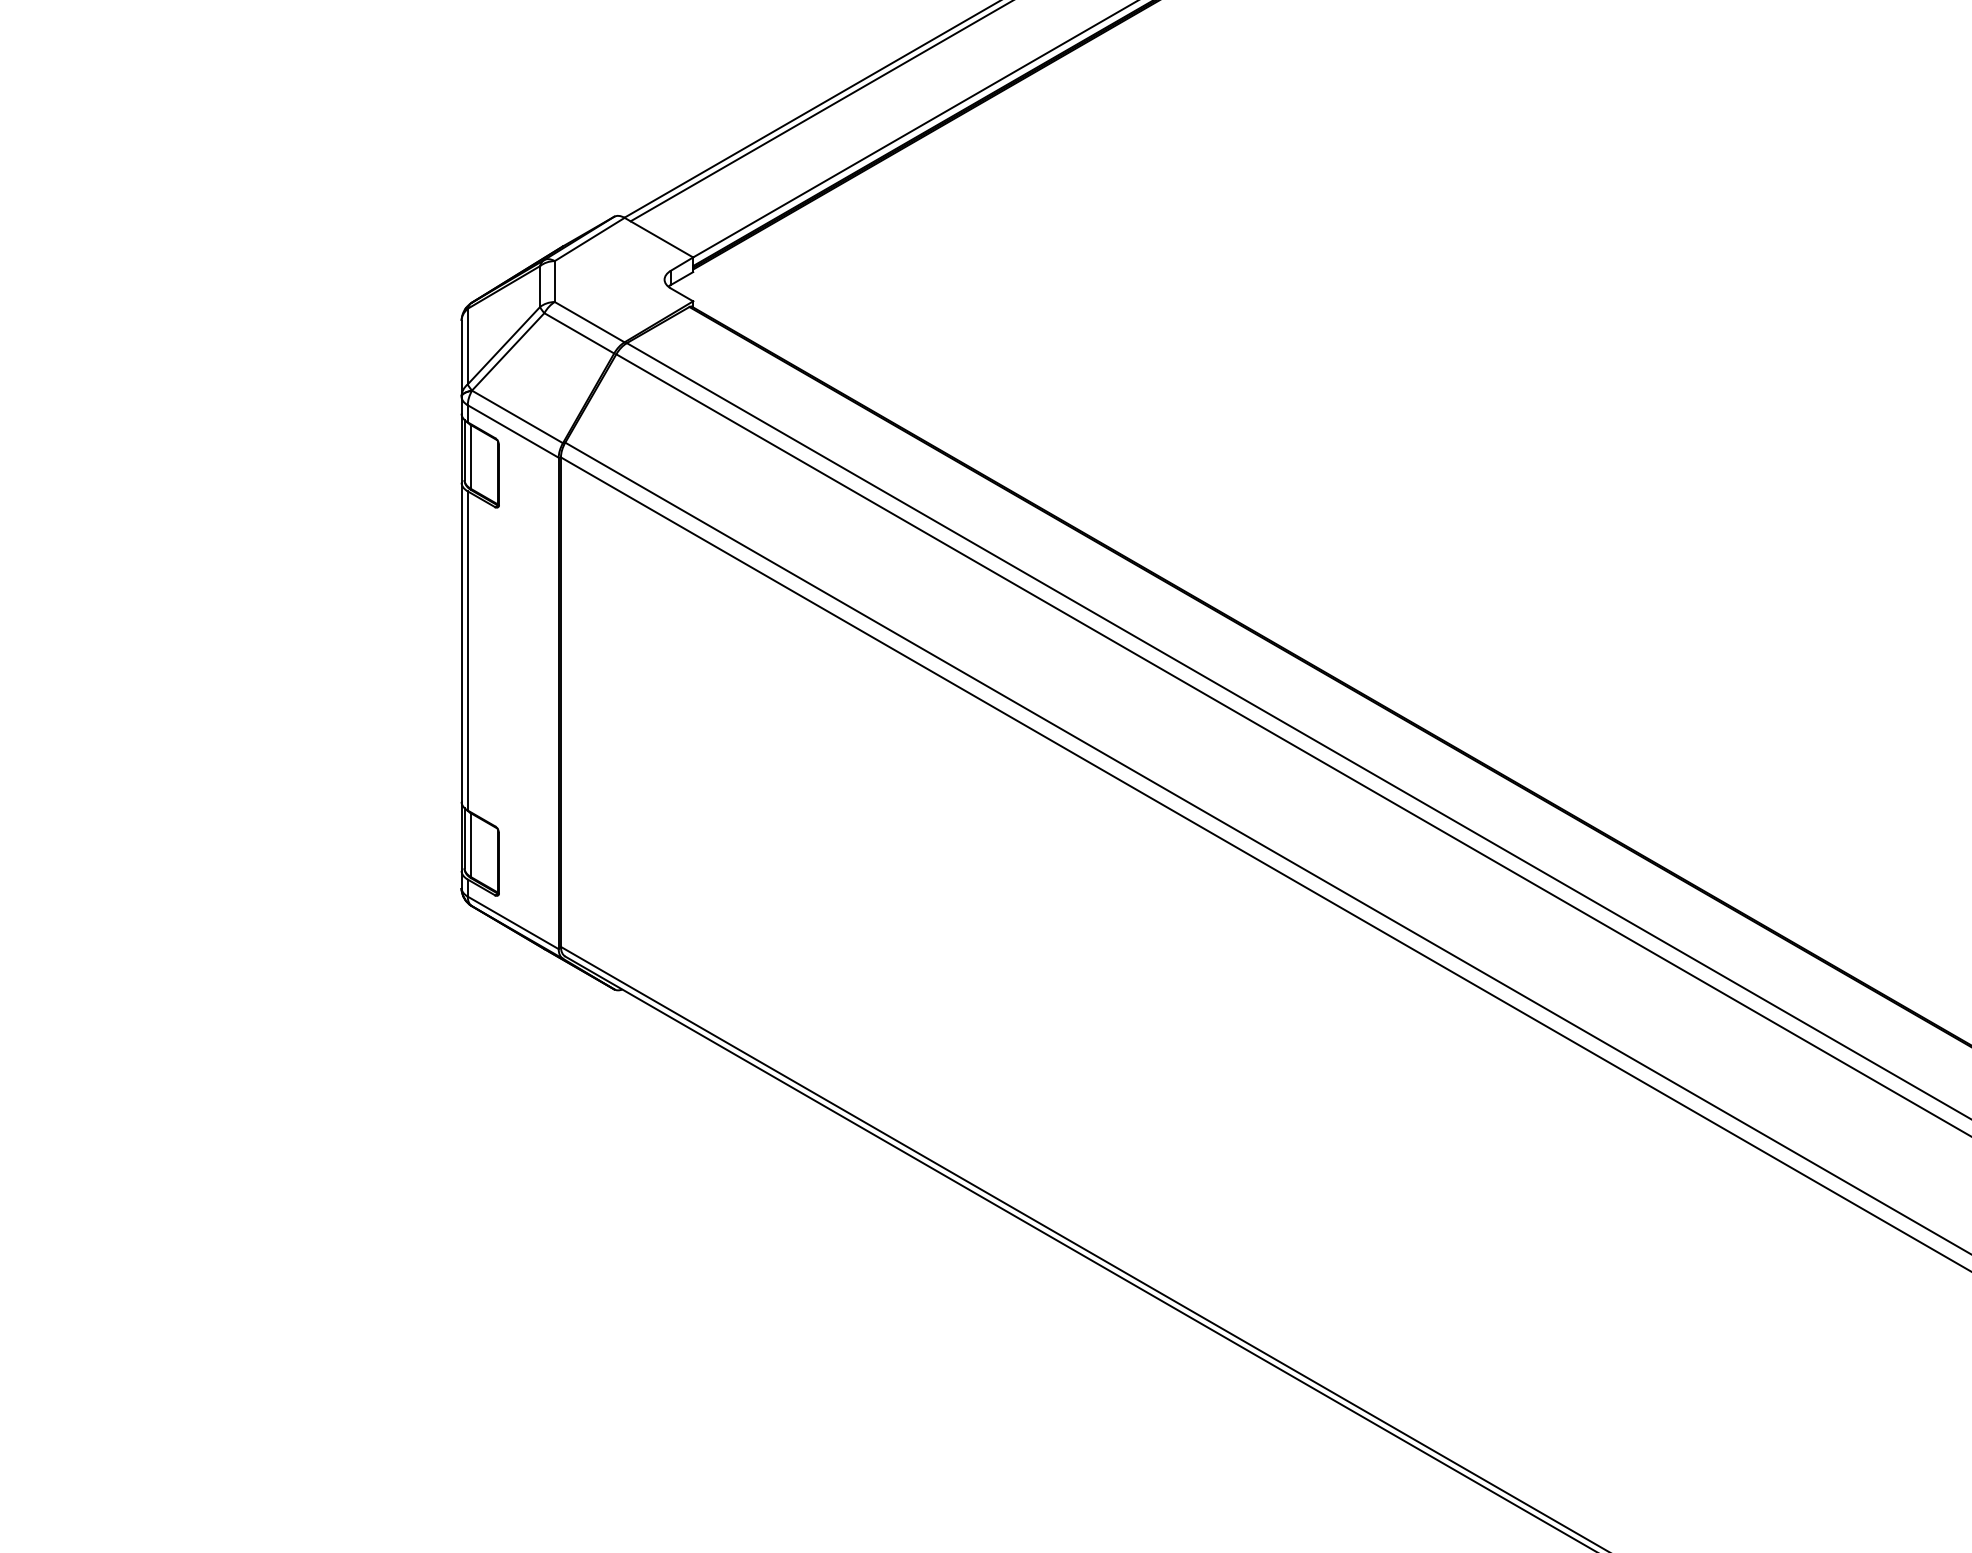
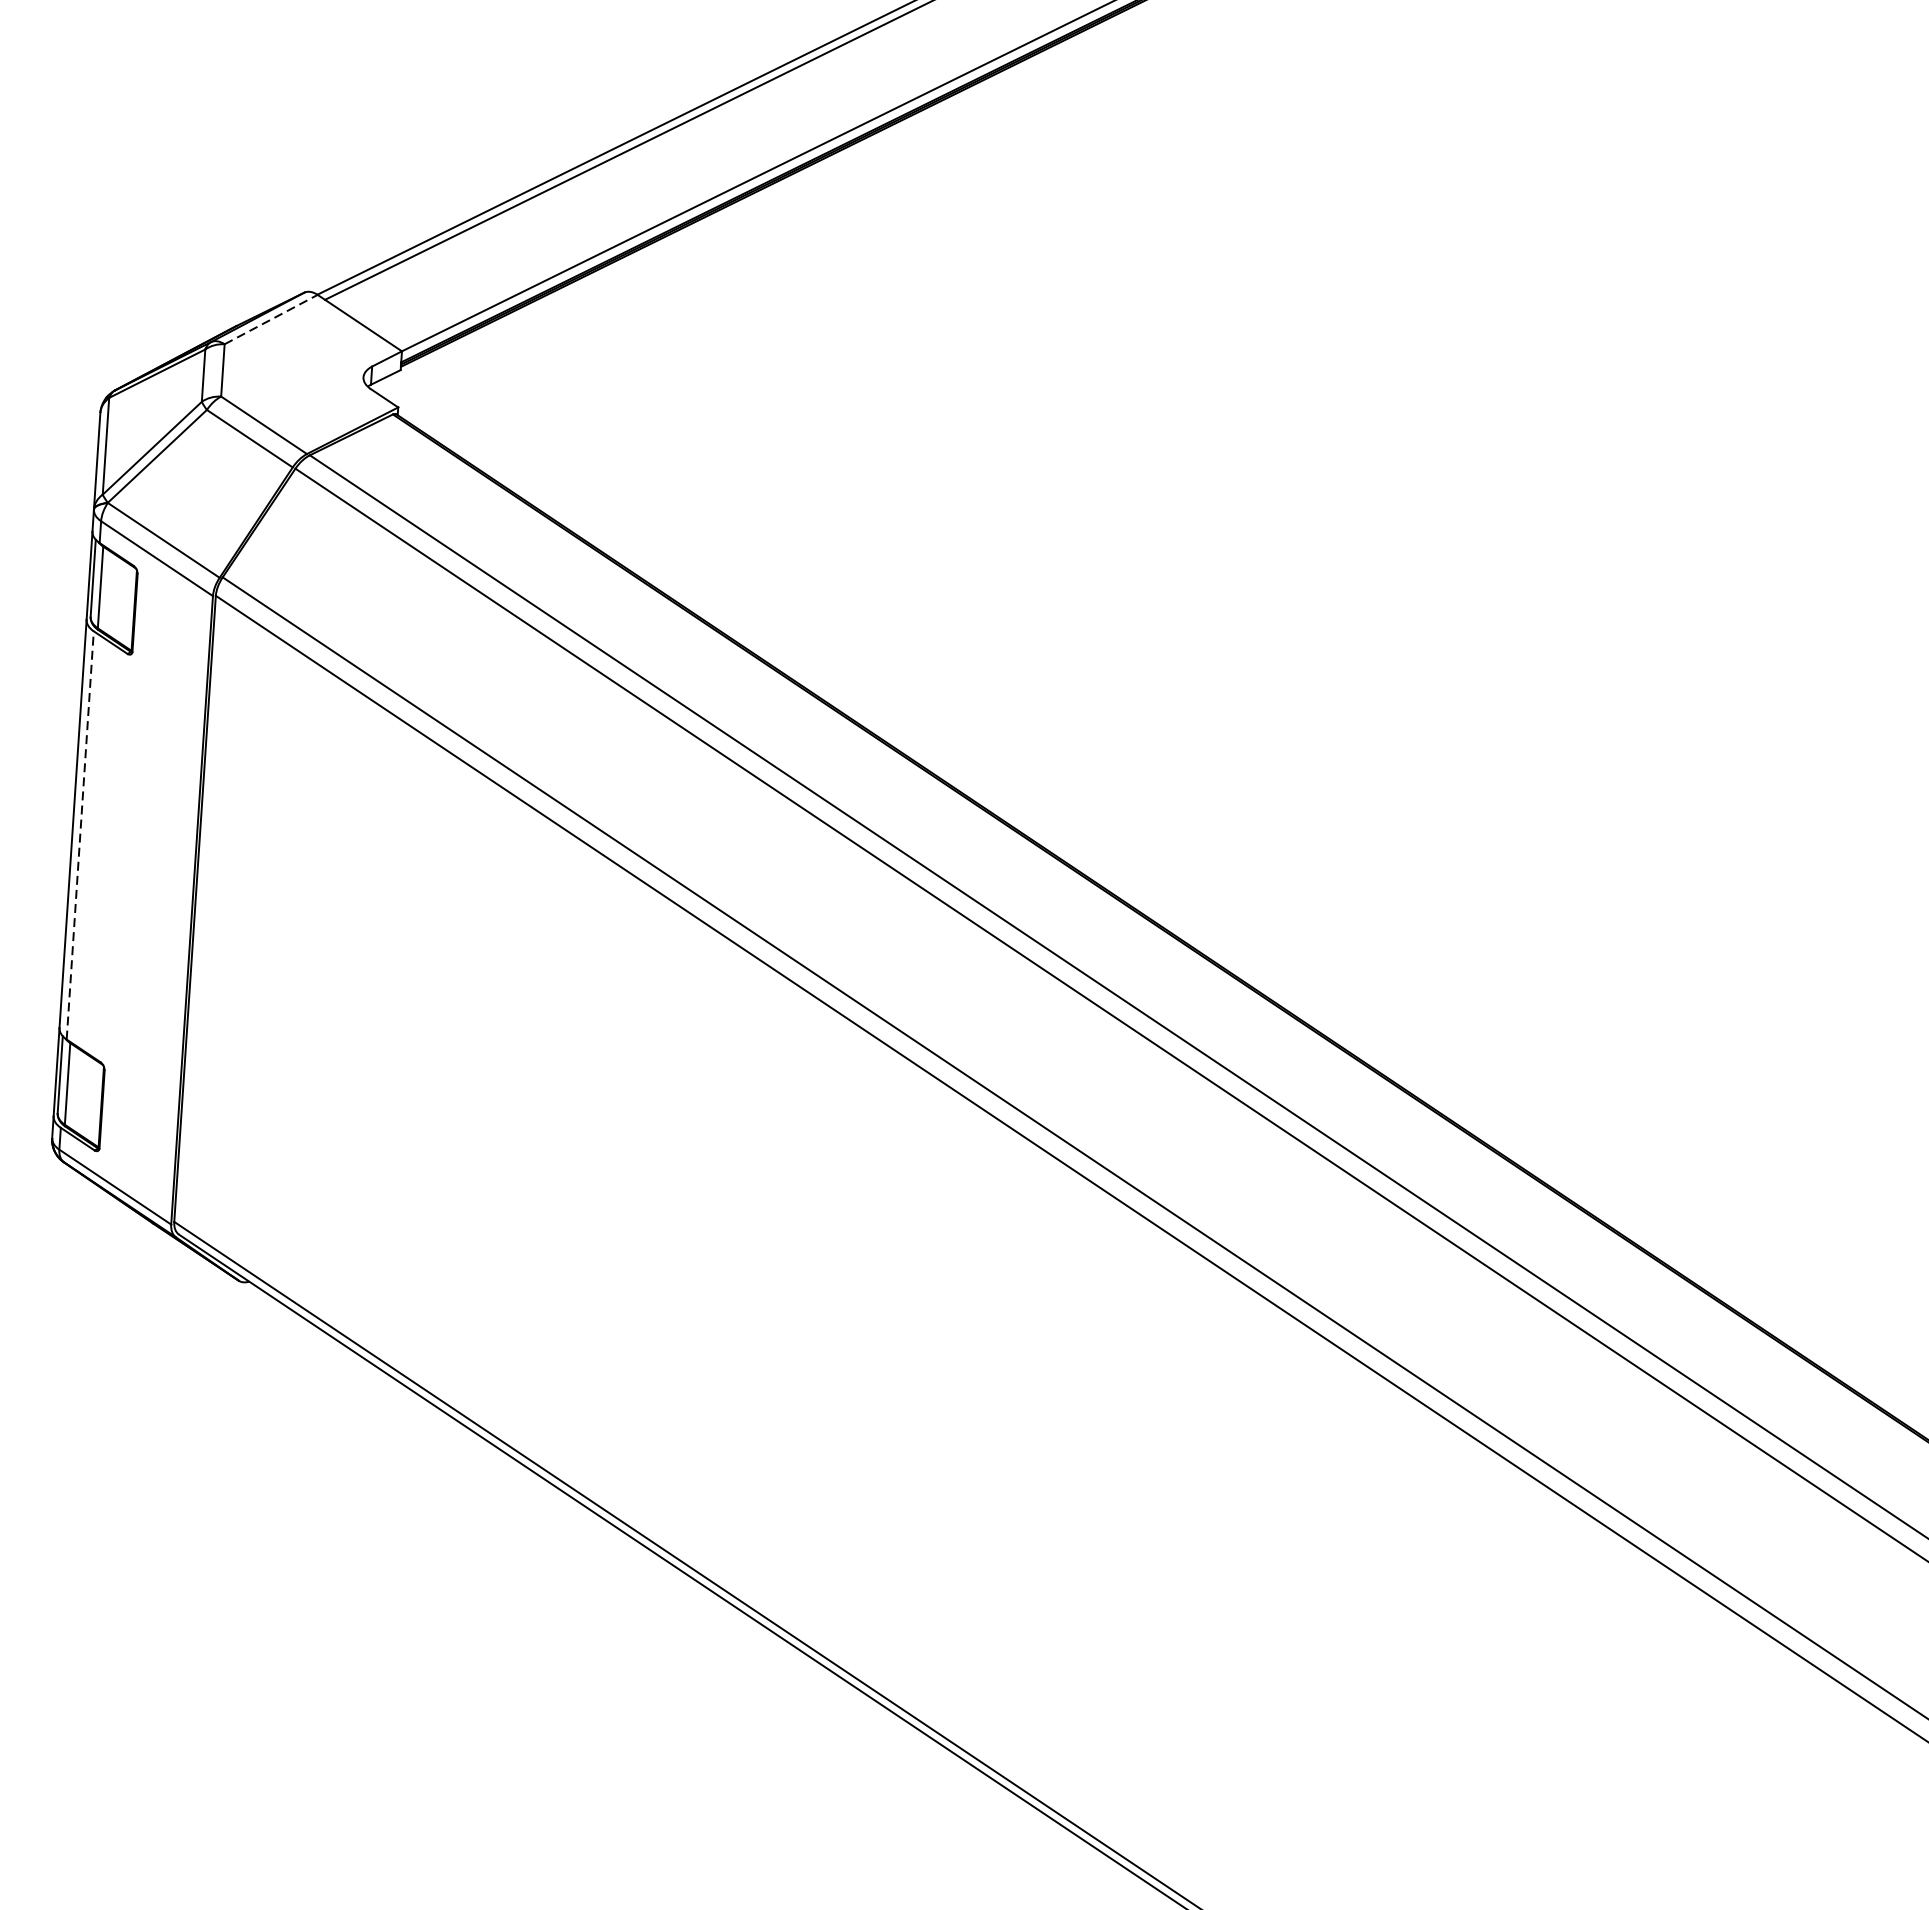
line: (590, 239) -> (272, 319), solid -> dashed
line: (467, 650) -> (79, 834), solid -> dashed

